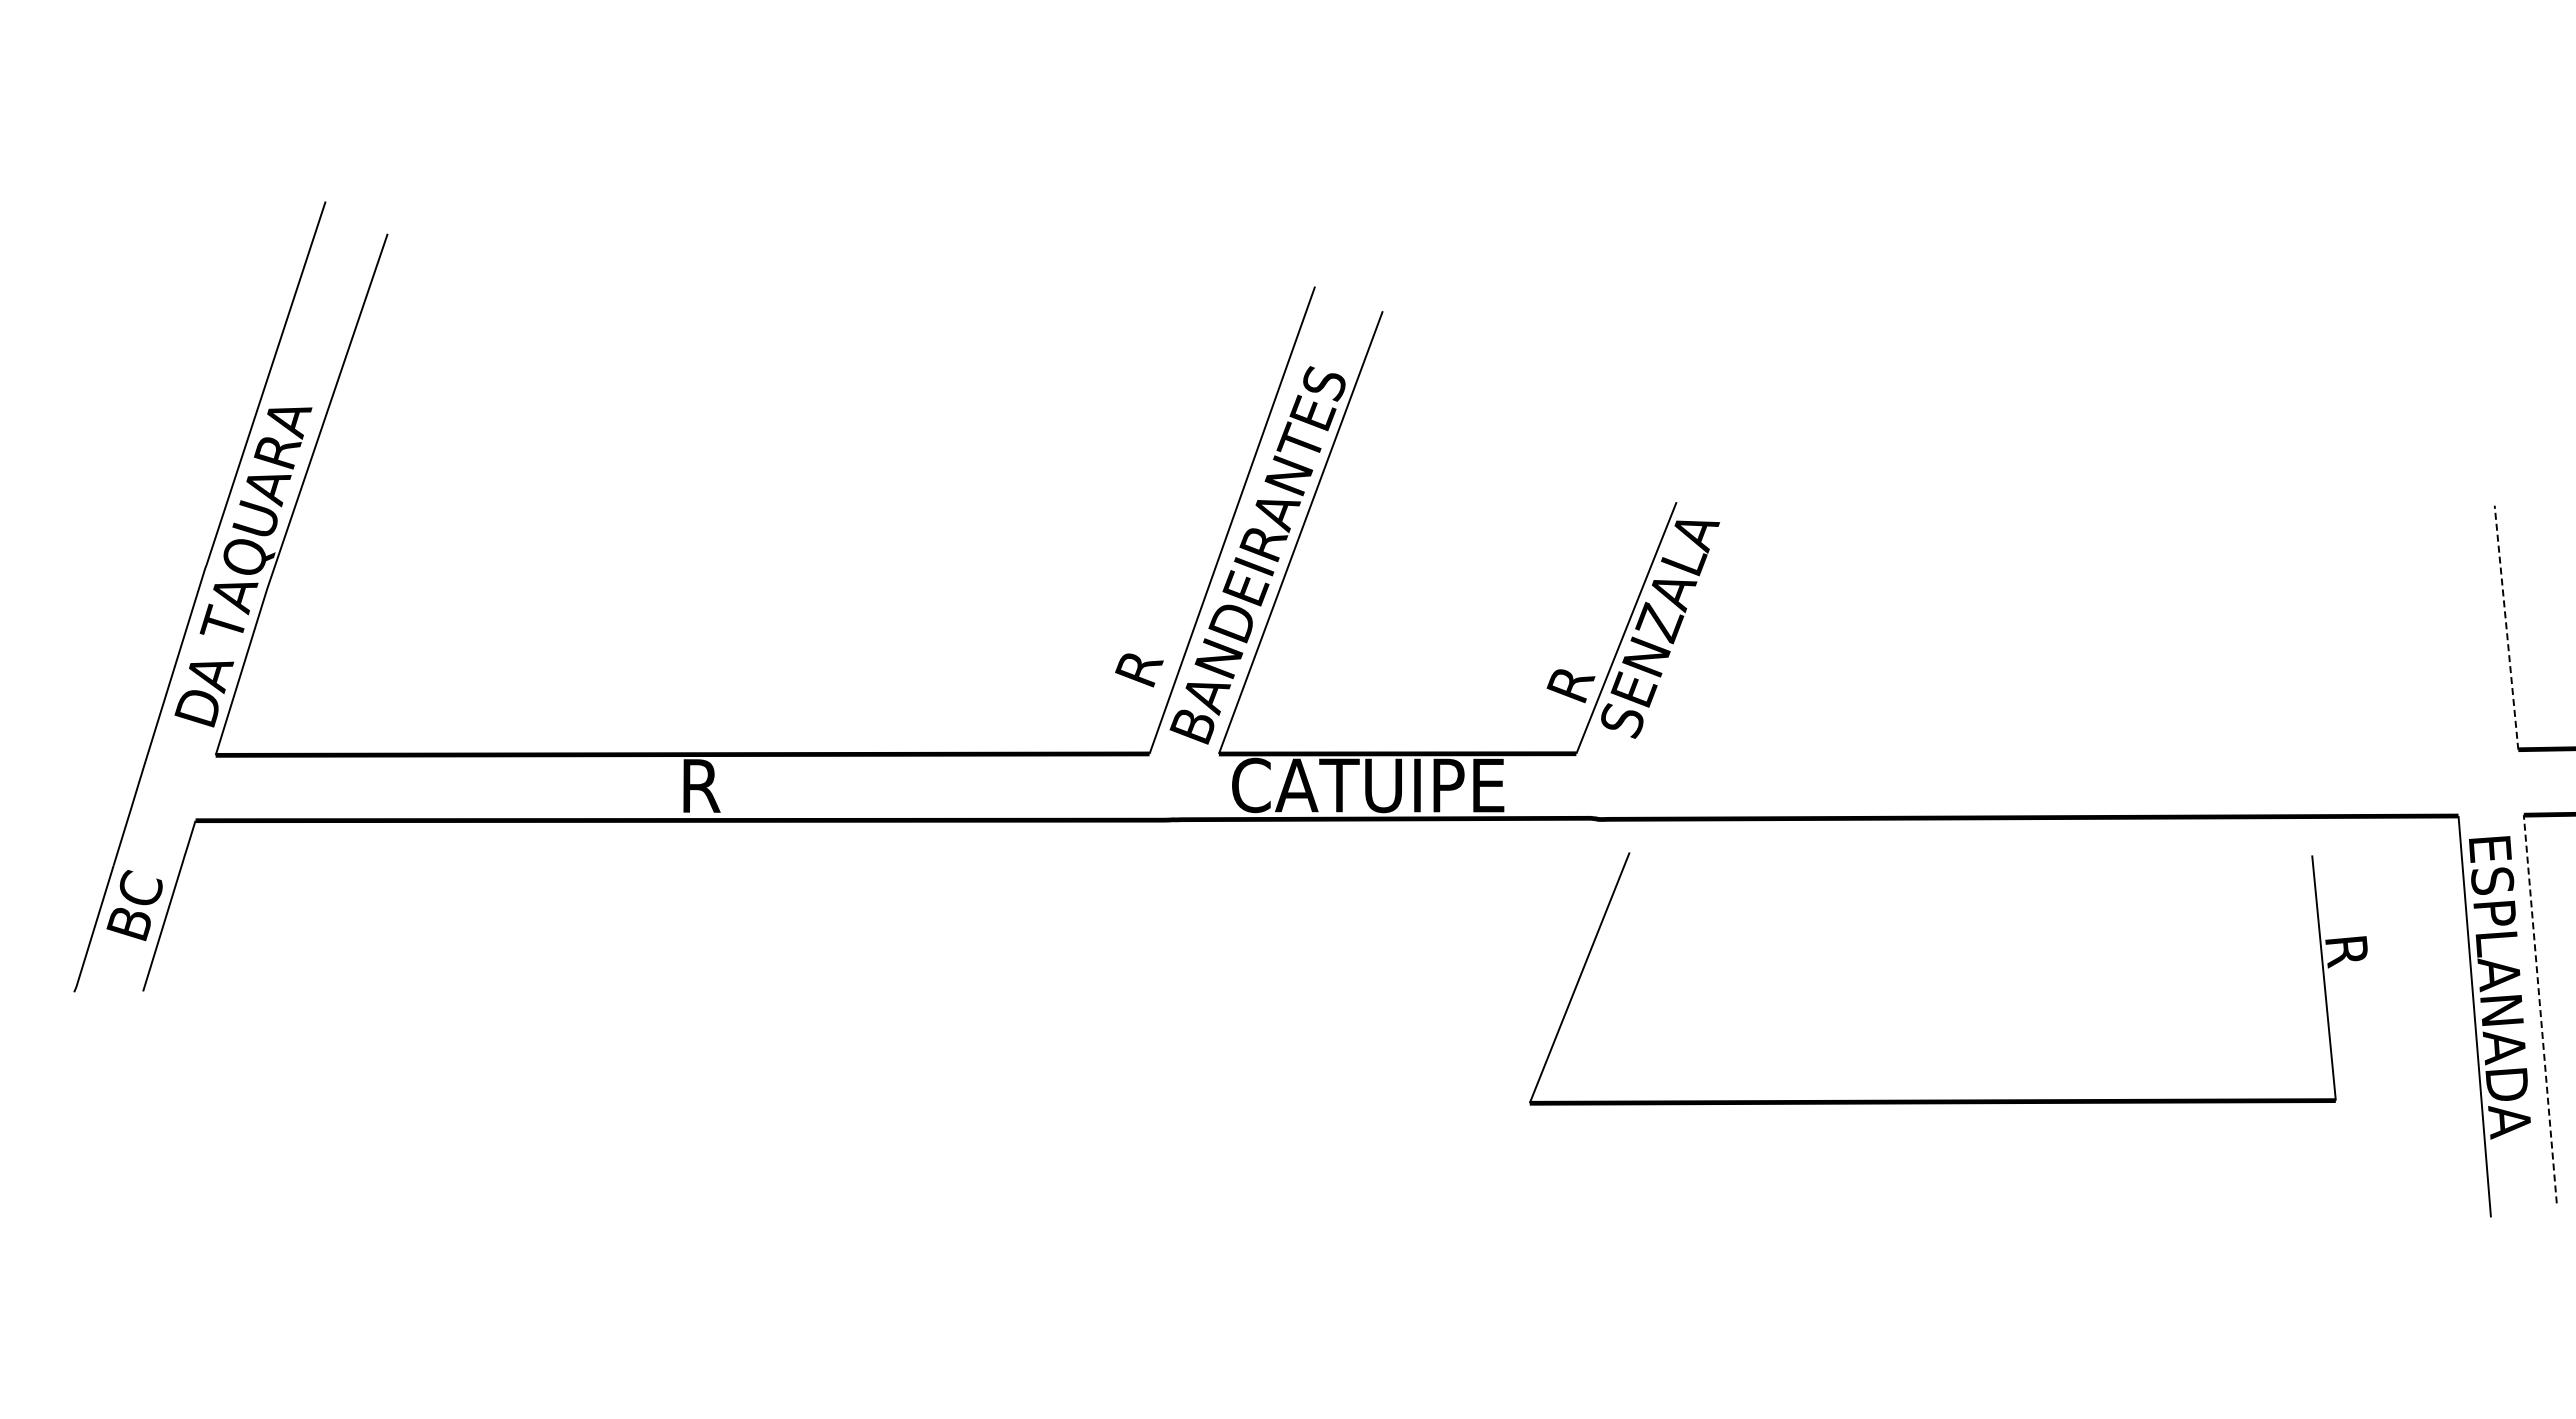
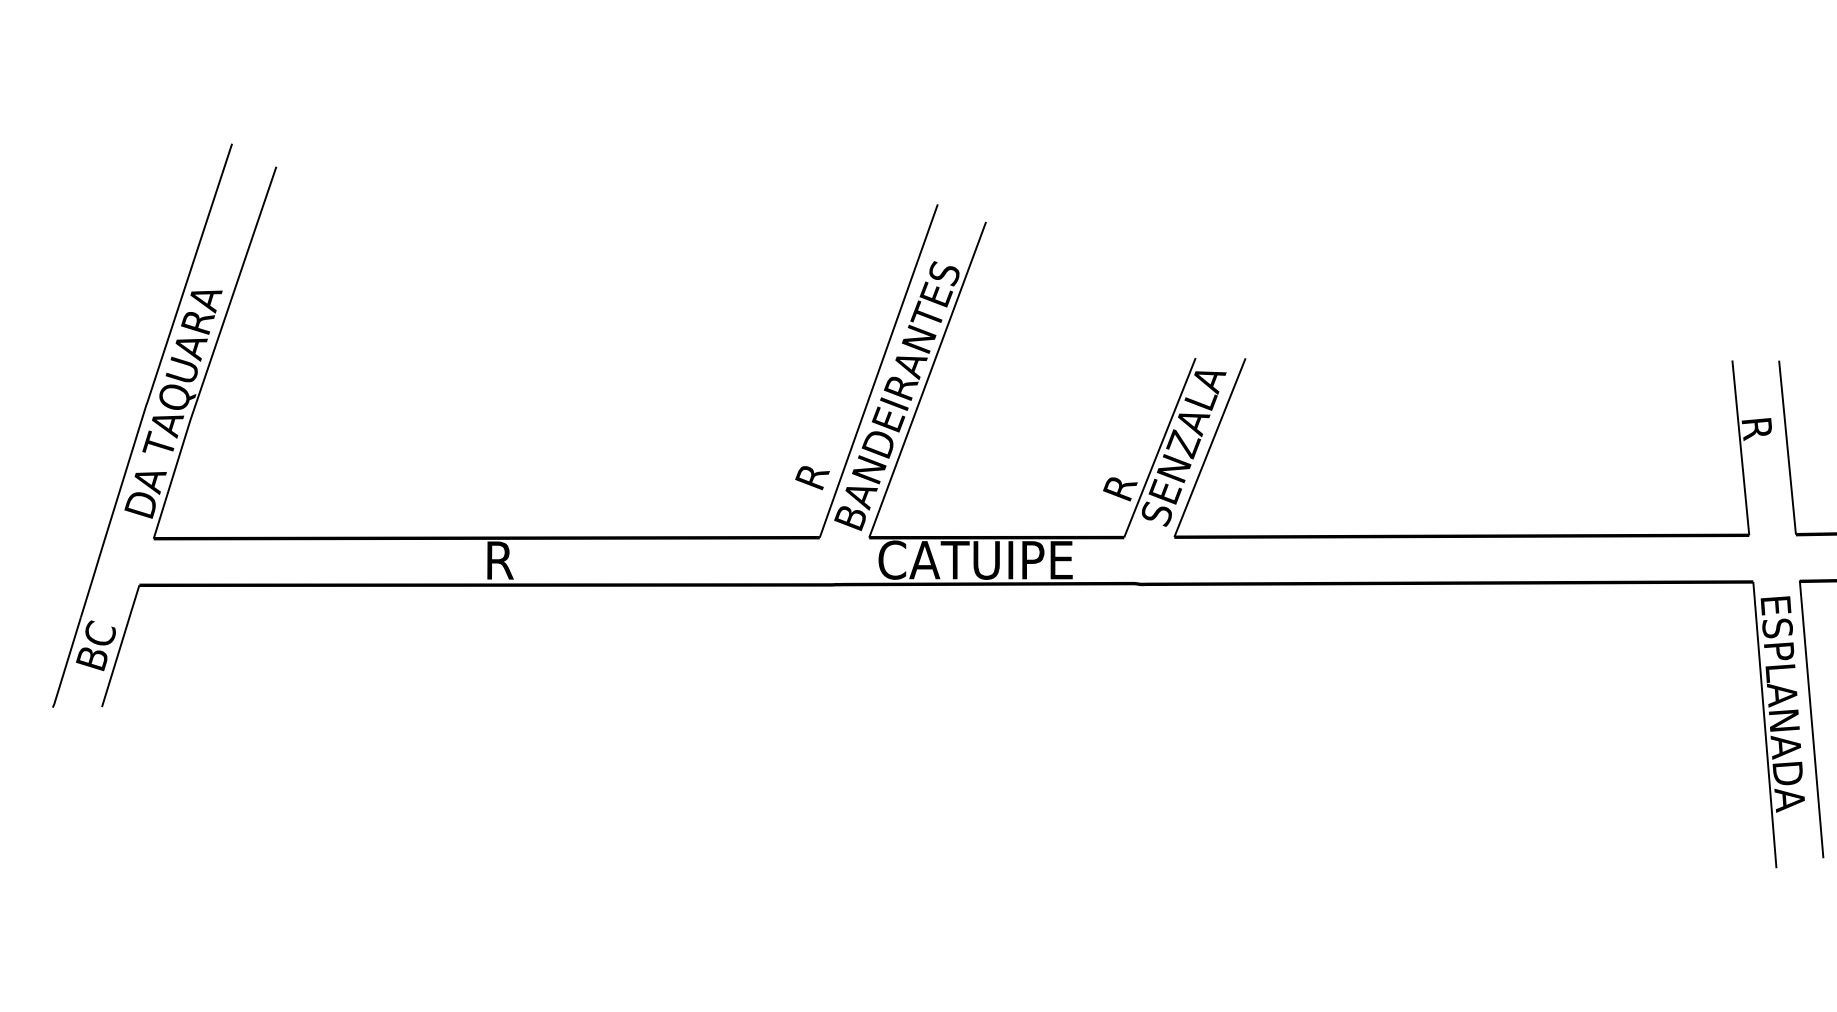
line: (2506, 627) -> (1787, 447), dashed -> solid
line: (2540, 1007) -> (1811, 718), dashed -> solid
part: (1948, 1099) -> (1473, 534), moved

